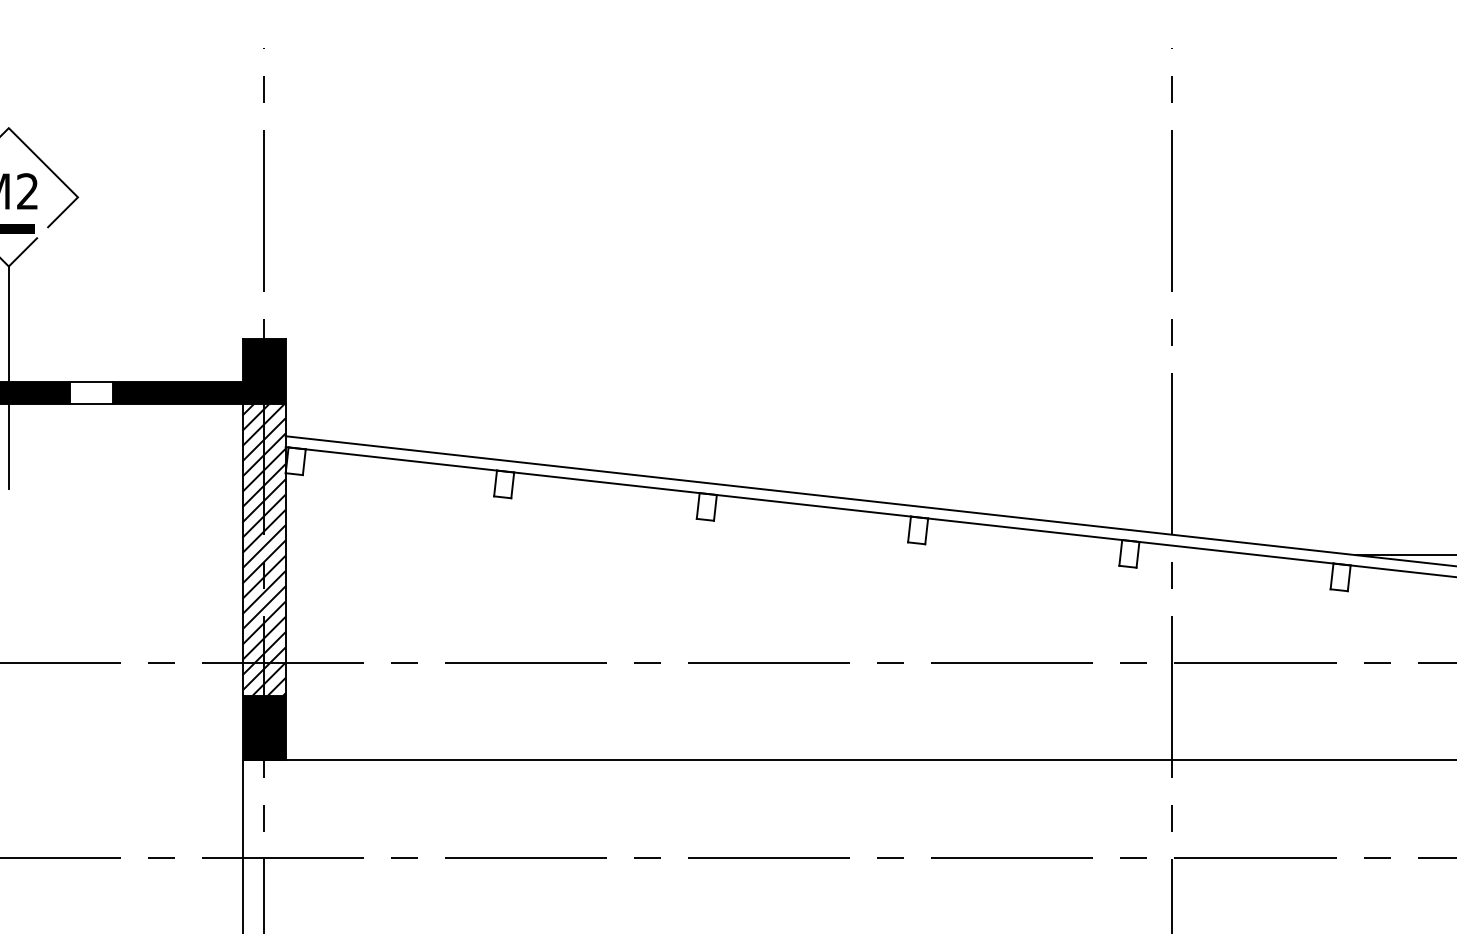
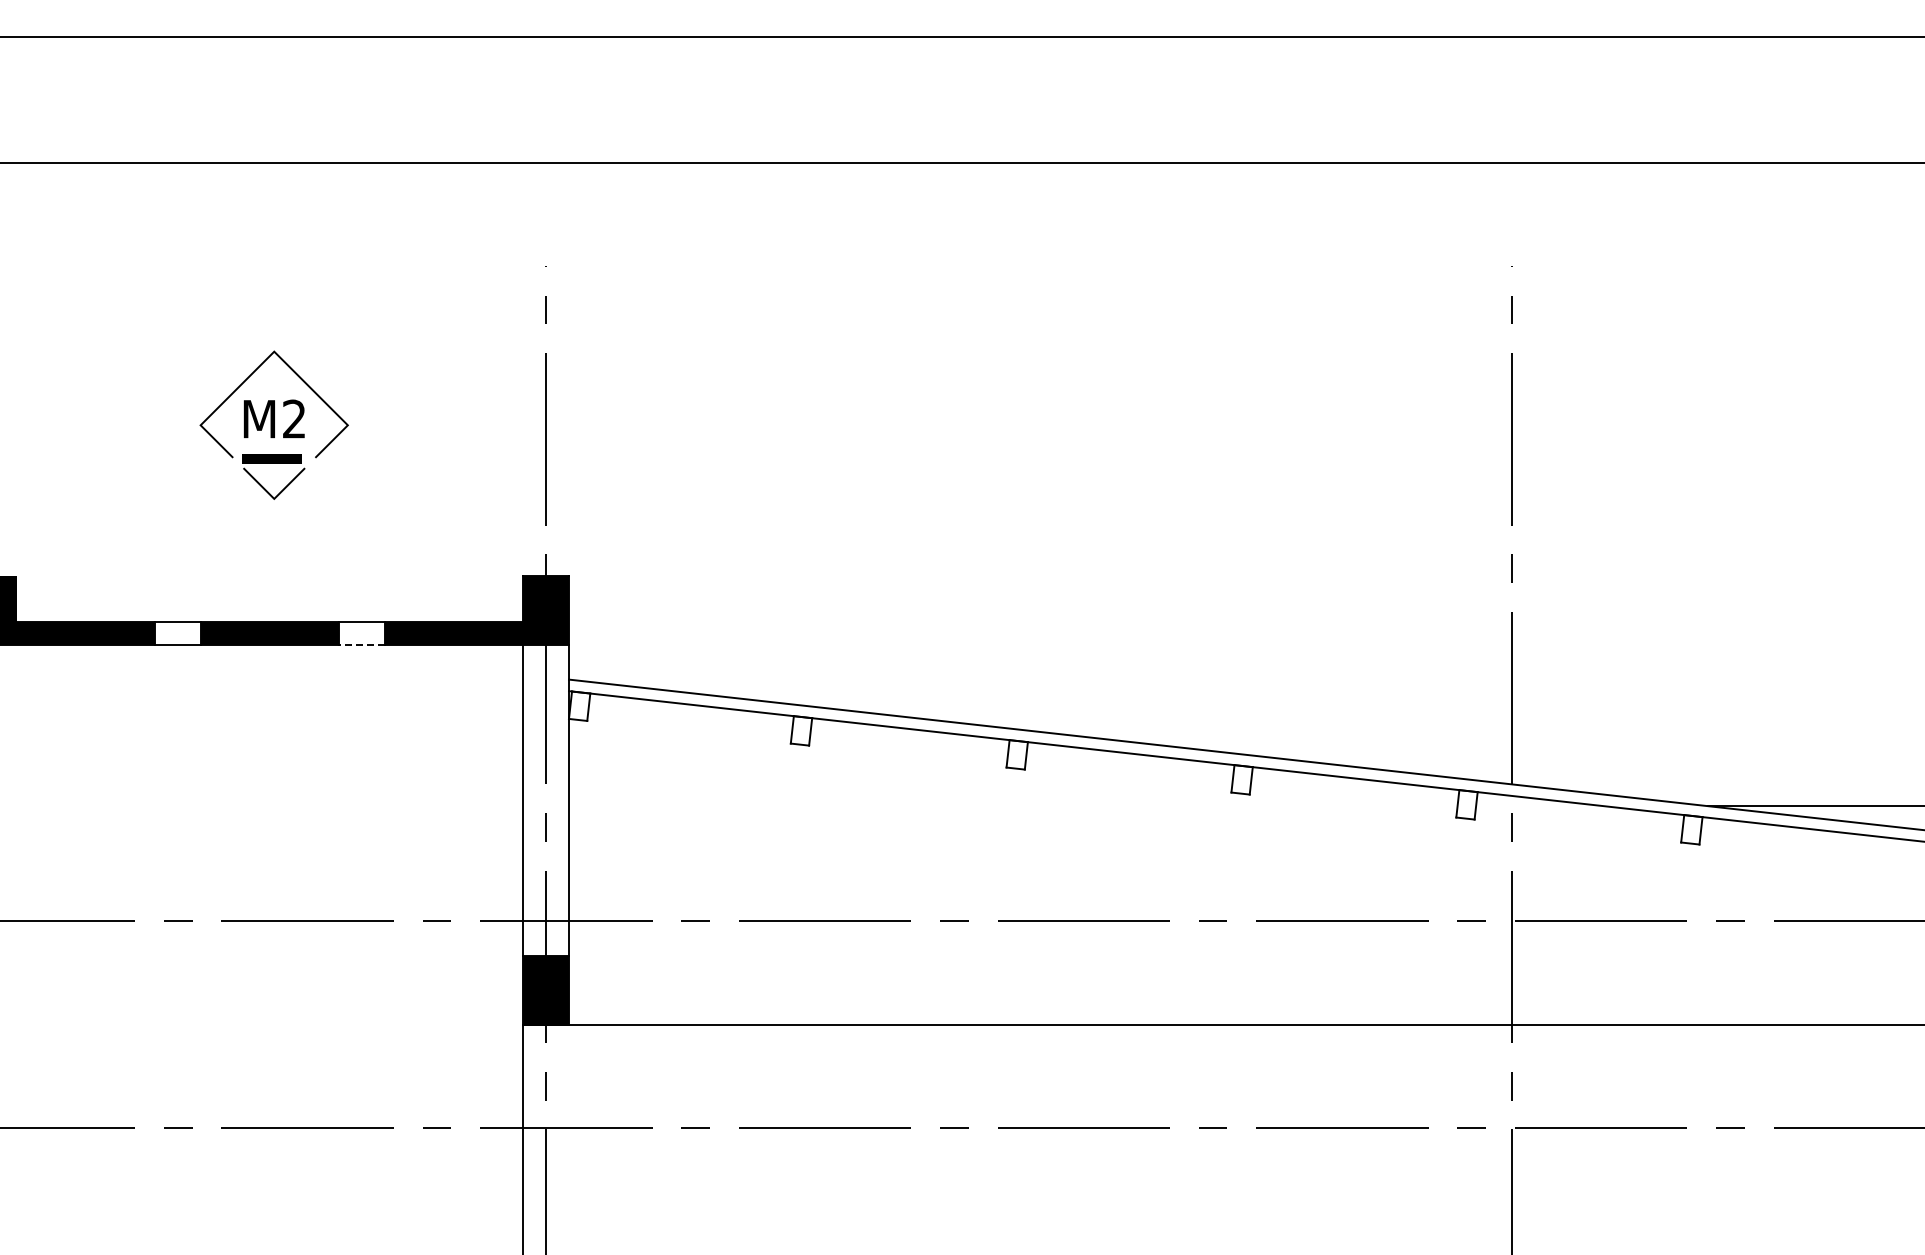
line: (9, 376) -> (274, 616), removed
line: (91, 404) -> (362, 645), solid -> dashed
hatch: (264, 549) -> (546, 800), removed

